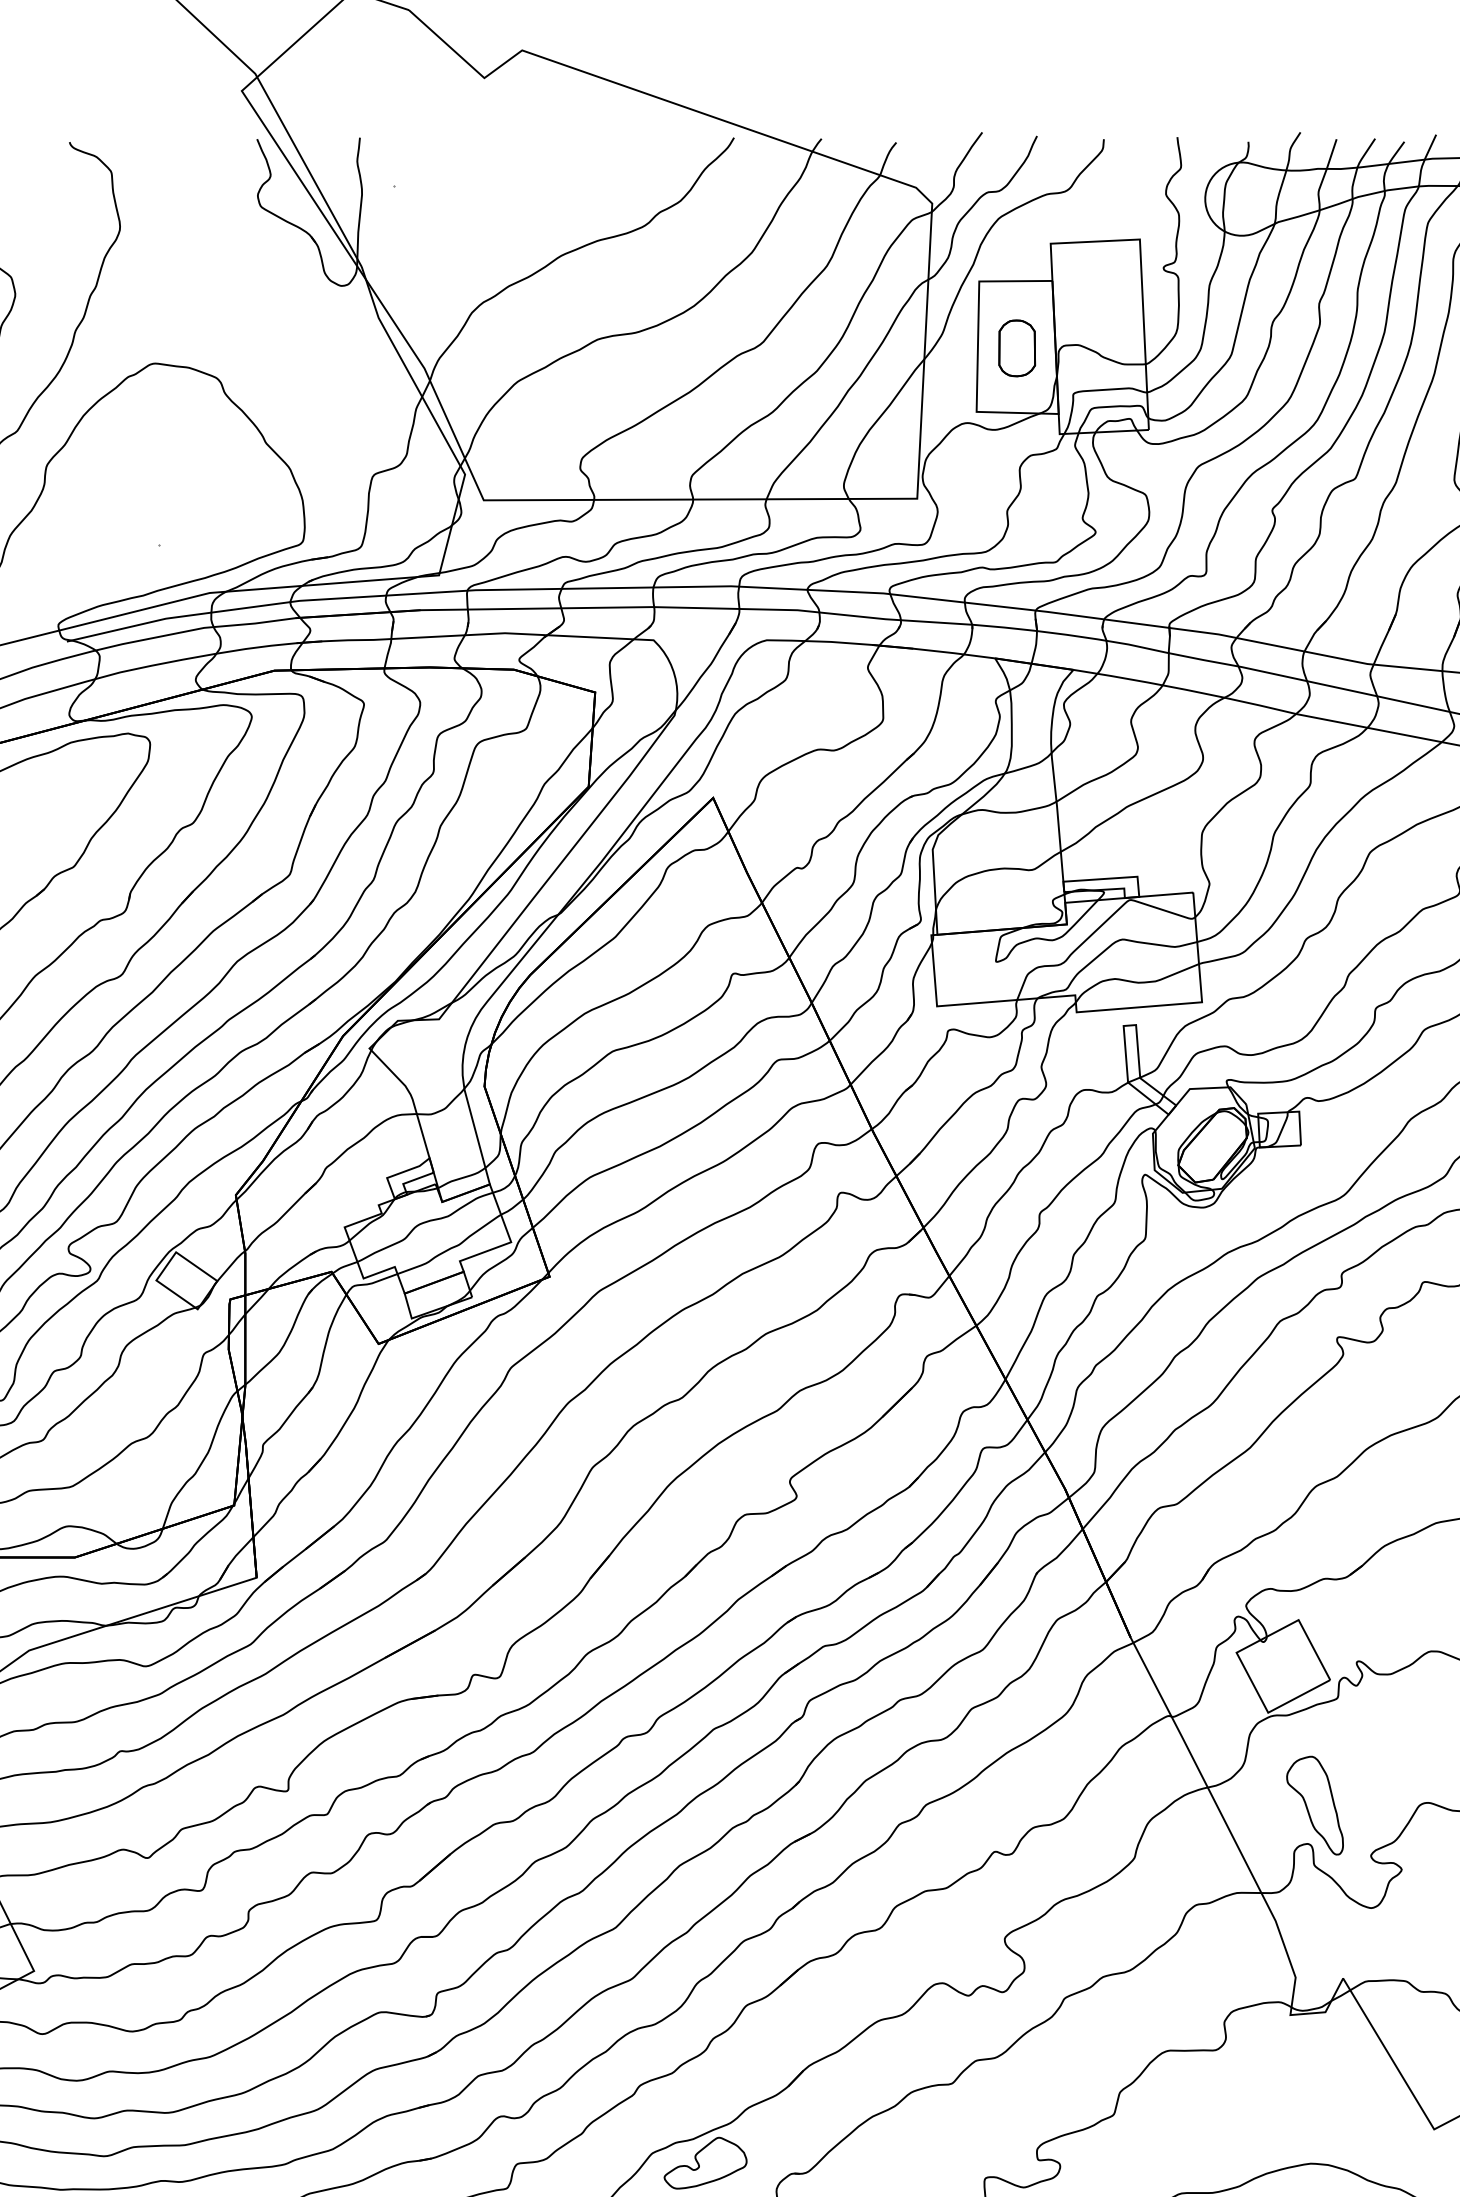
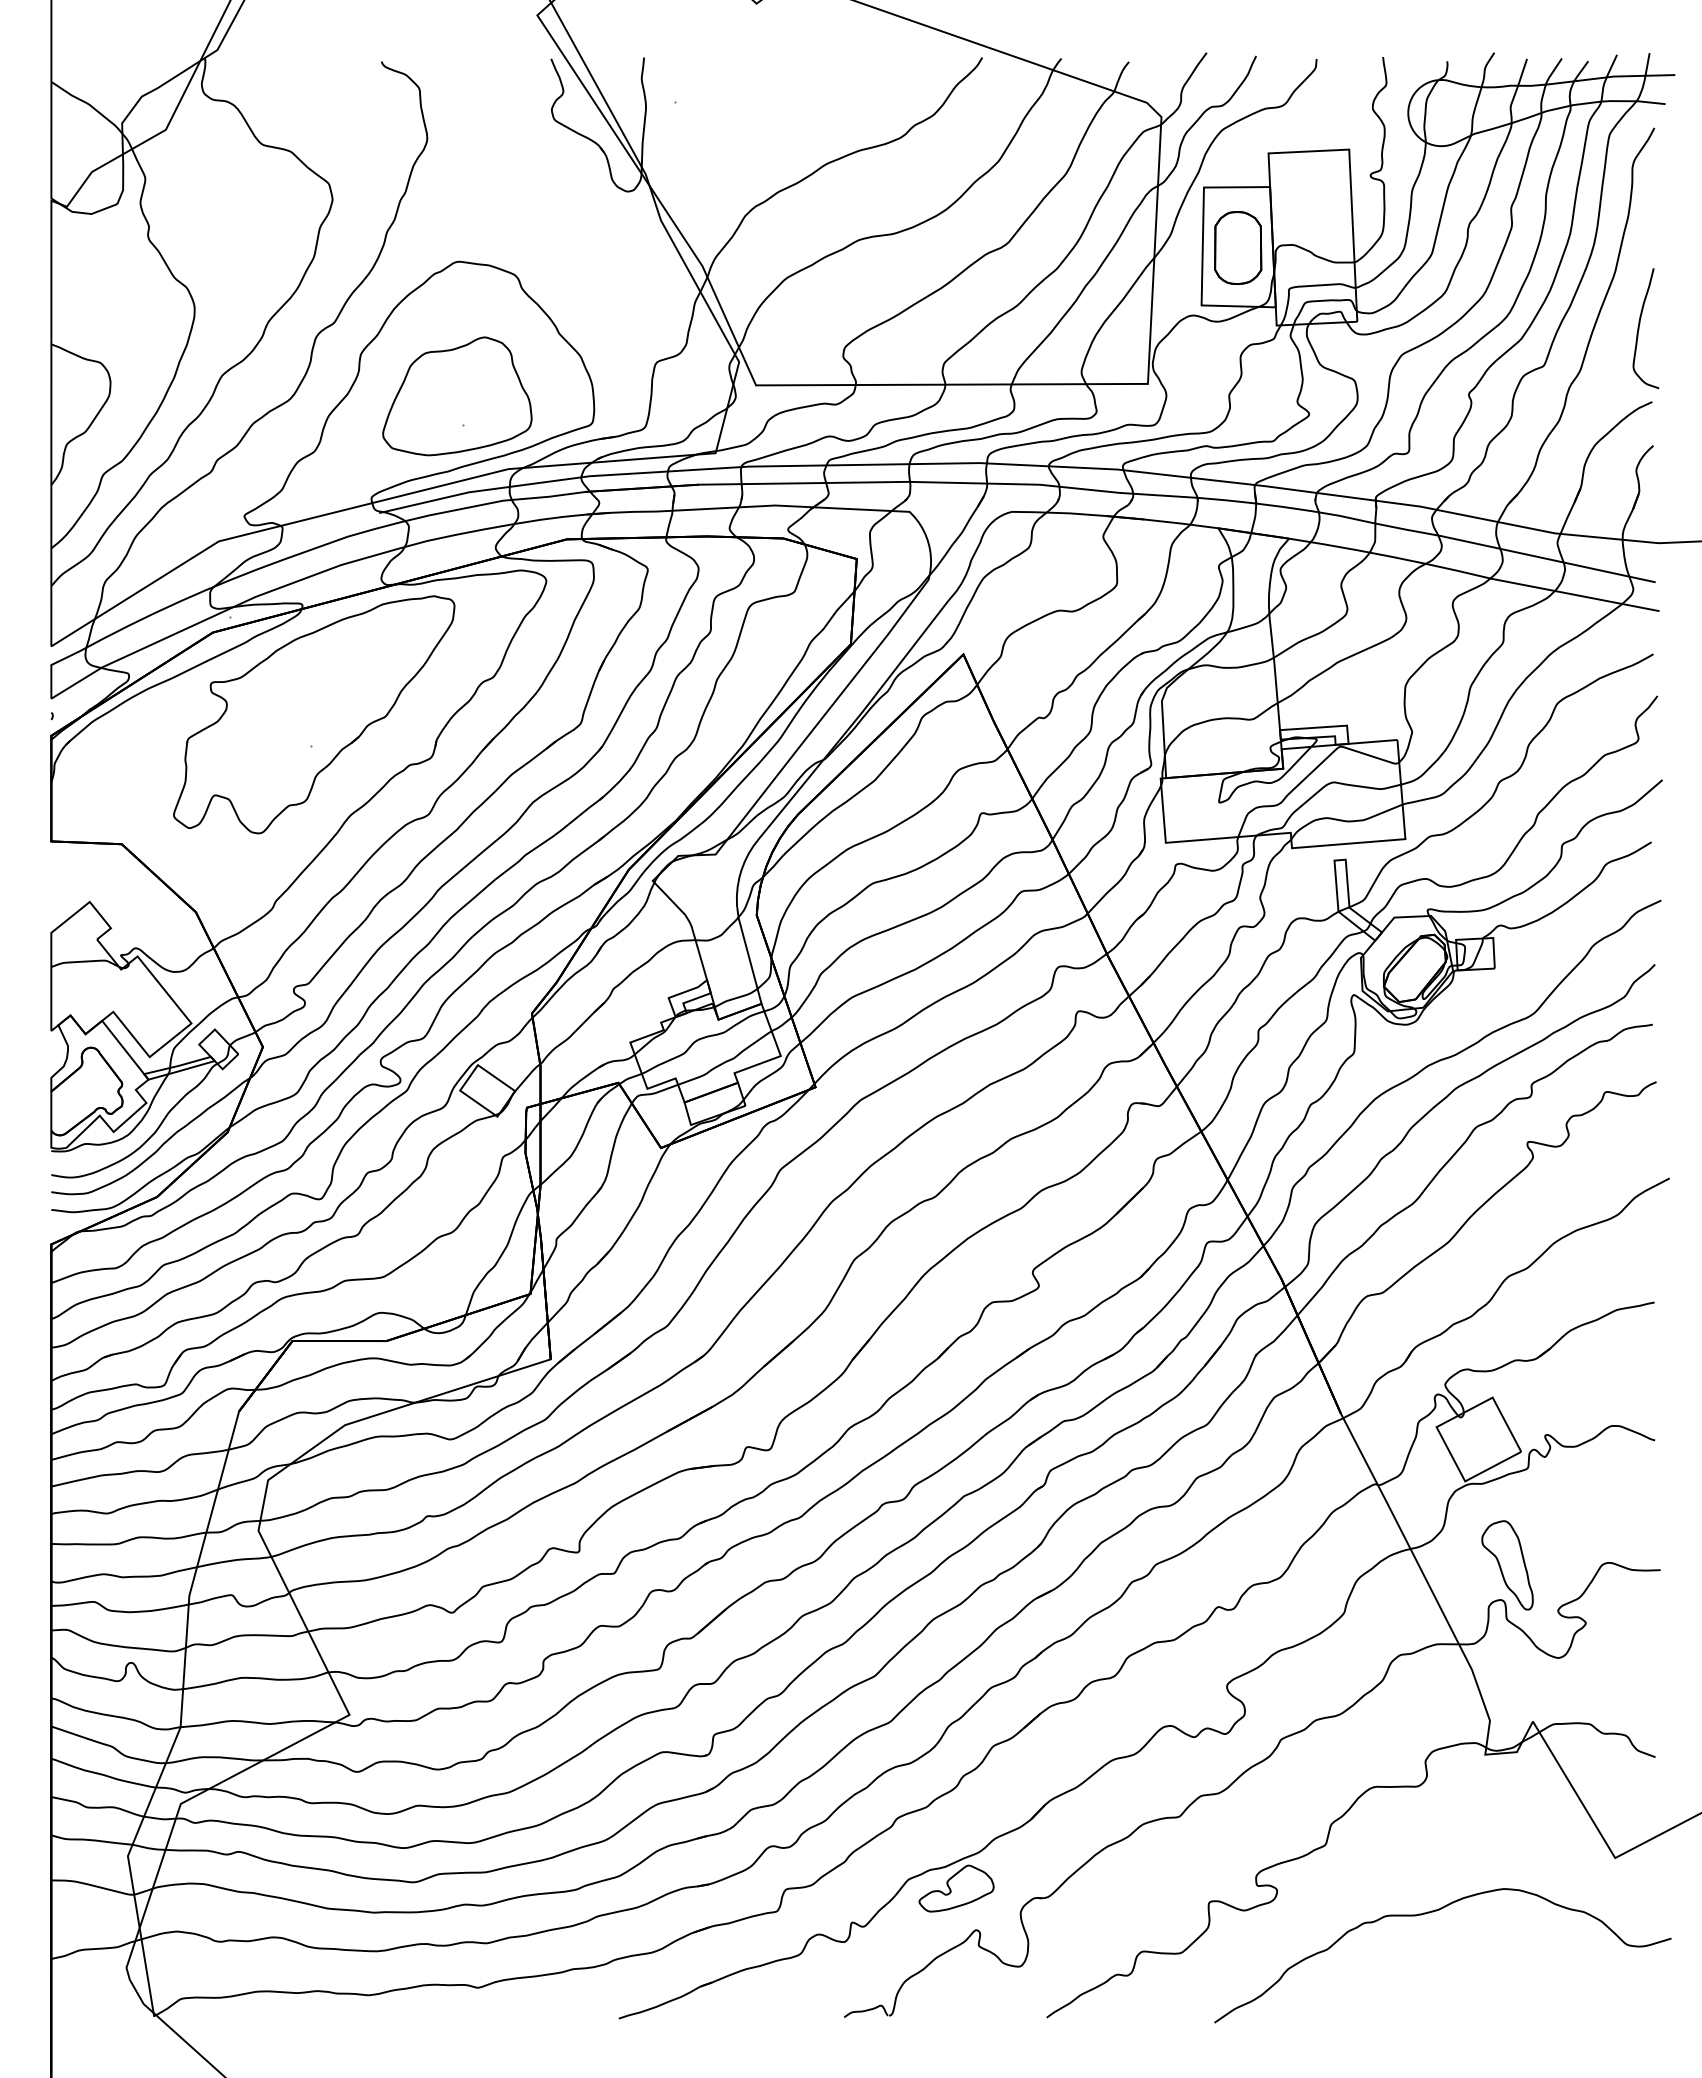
part: (1017, 347) -> (1238, 247), size x1.43
part: (153, 512) -> (457, 396), added

